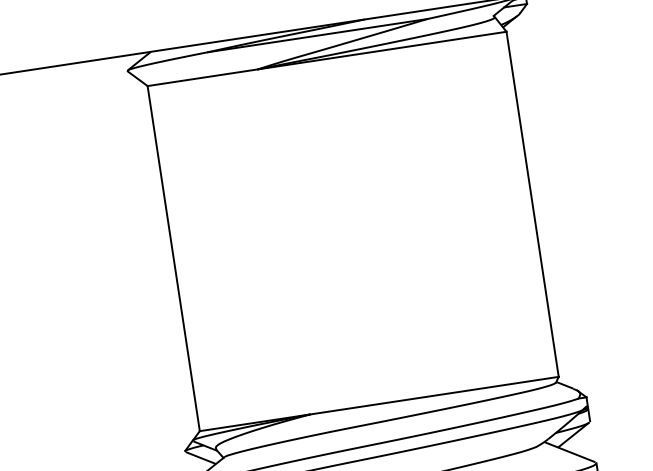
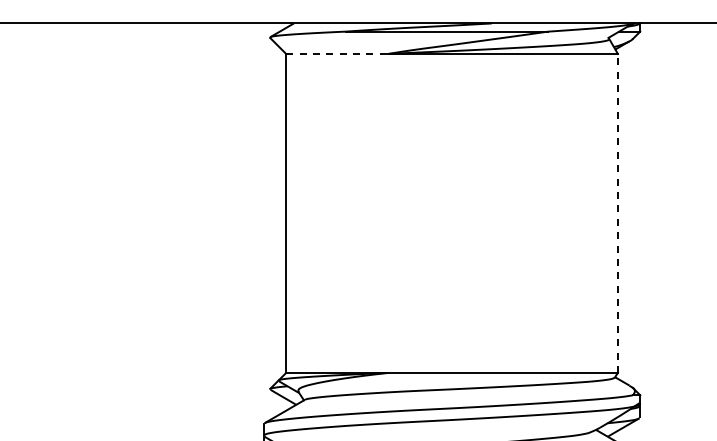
line: (203, 77) -> (337, 53), solid -> dashed
line: (532, 203) -> (617, 212), solid -> dashed

